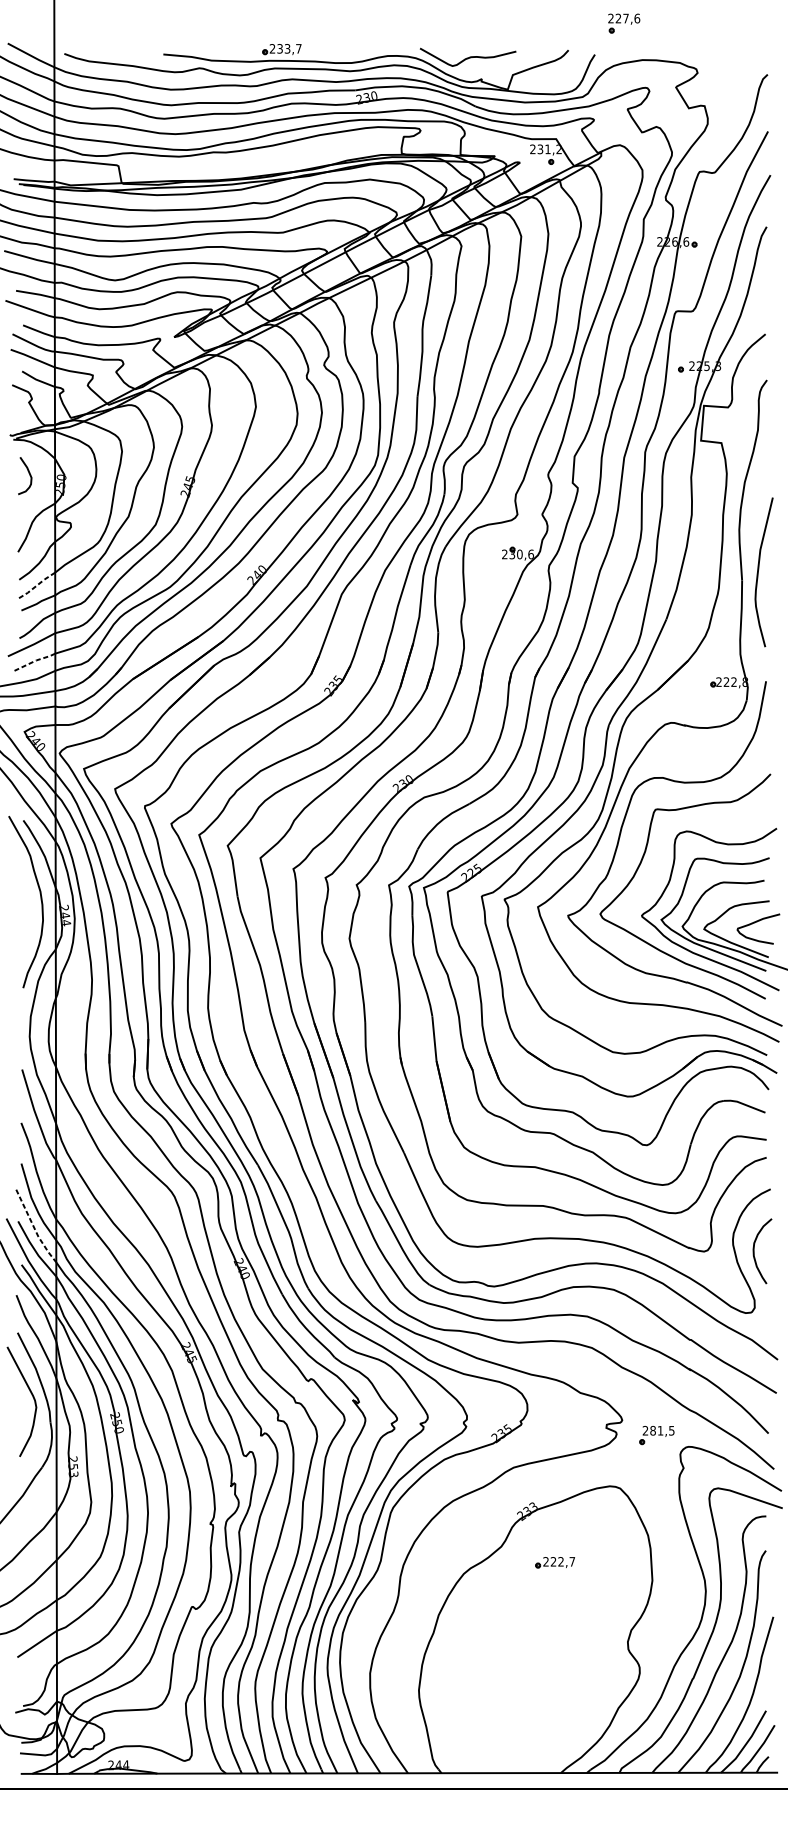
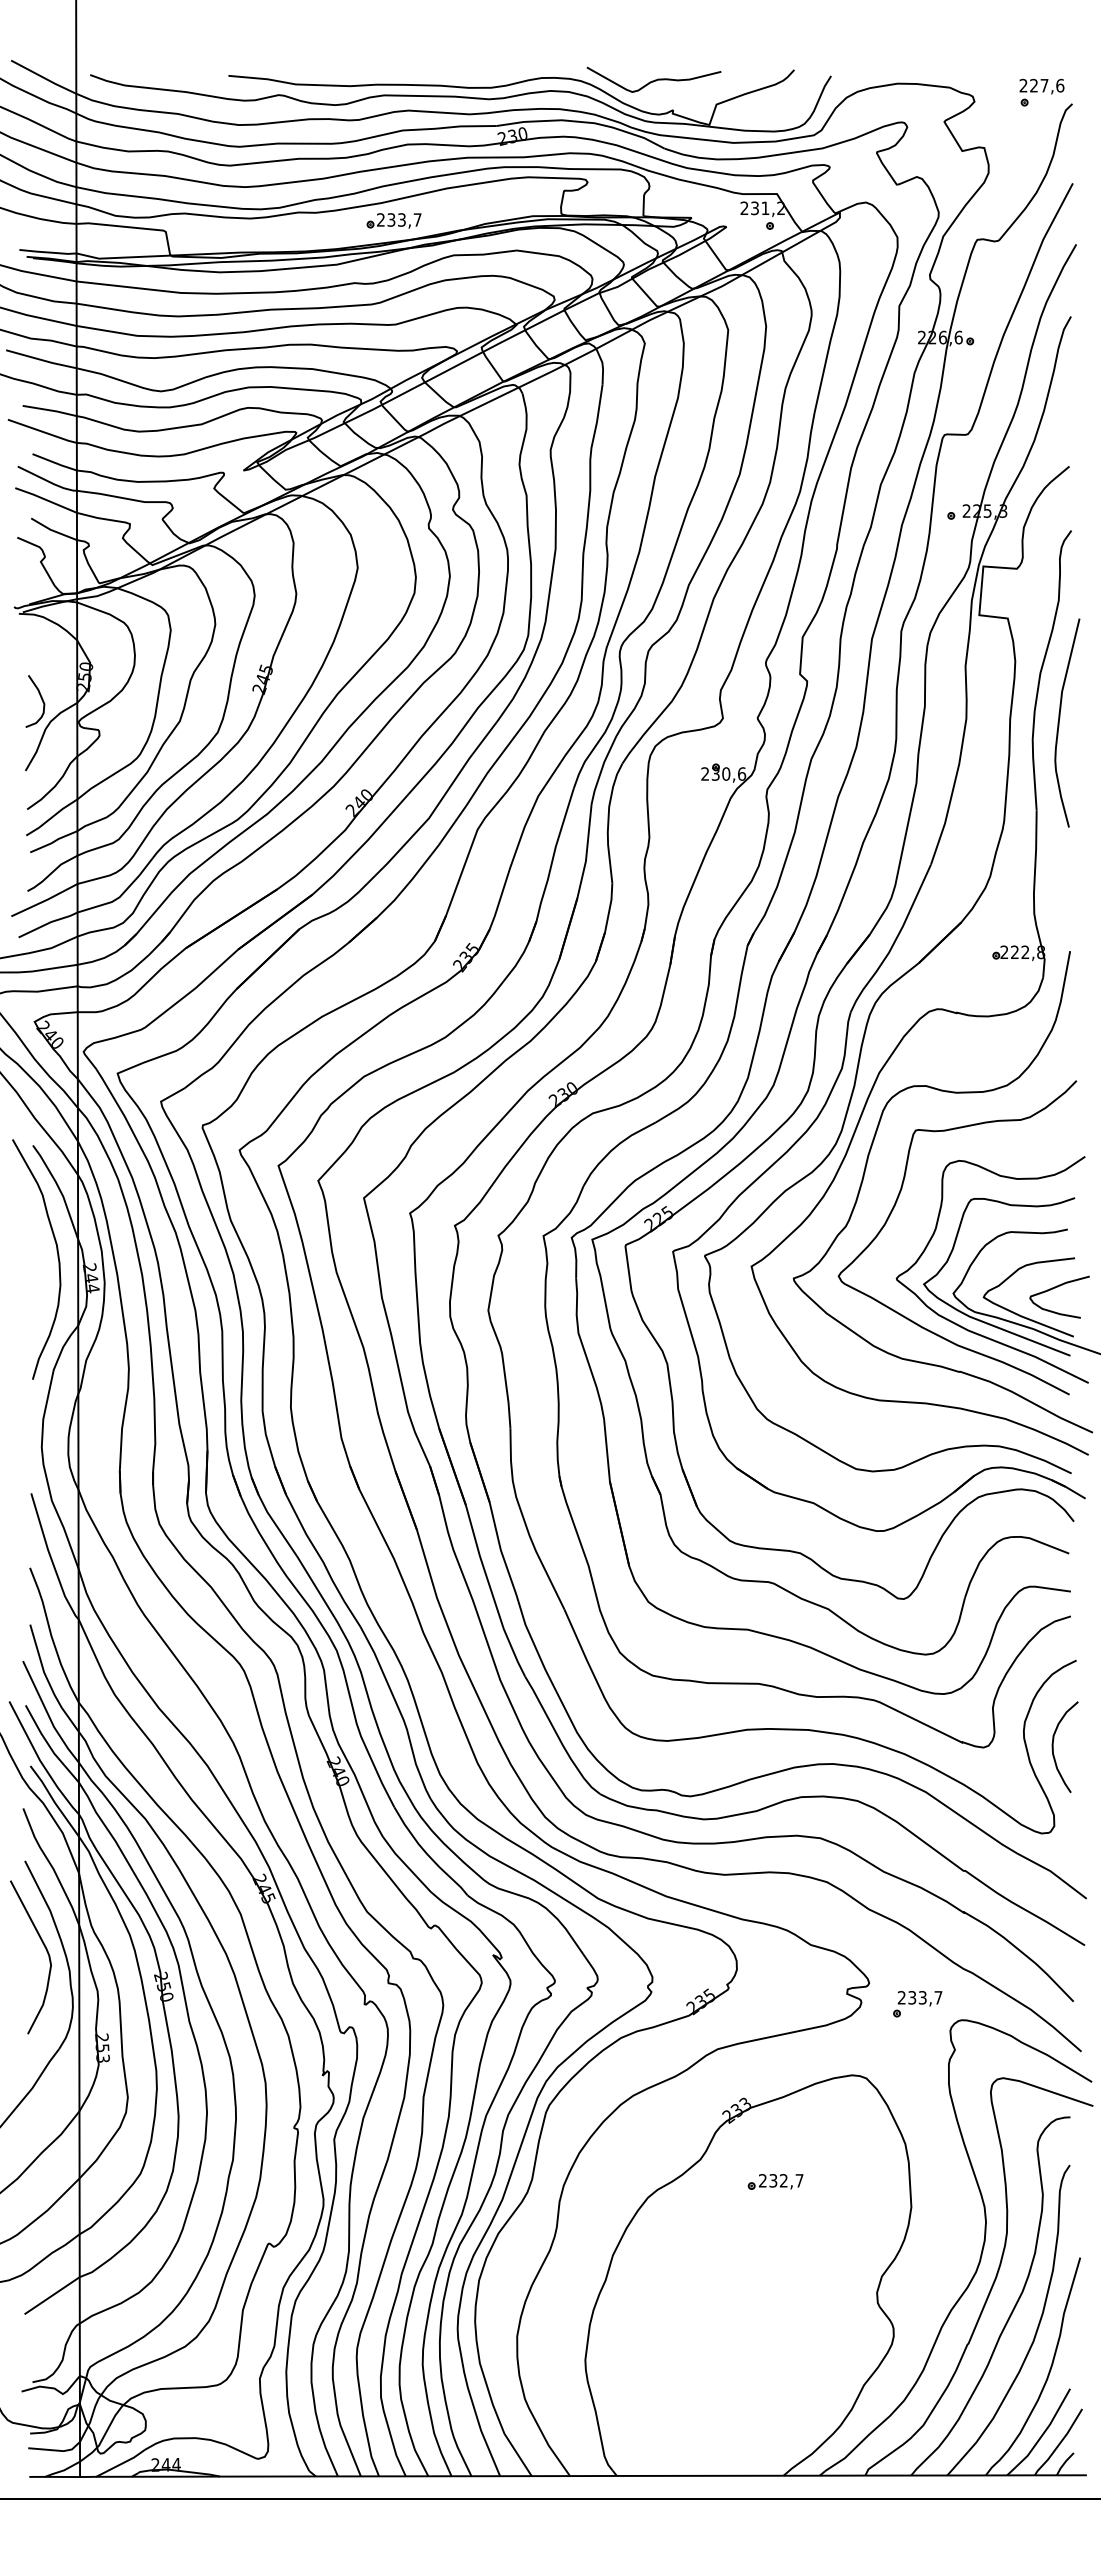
part: (623, 23) -> (1041, 92), moved
part: (281, 49) -> (393, 220), moved
curve: (29, 475) -> (41, 700), moved
curve: (758, 571) -> (1059, 722), moved
line: (36, 585) -> (51, 817), dashed -> solid
line: (34, 661) -> (48, 923), dashed -> solid
line: (34, 1228) -> (48, 1715), dashed -> solid
text: (662, 1430) -> (925, 1997), 281,5 -> 233,7
text: (553, 1561) -> (773, 2180), 222,7 -> 232,7

